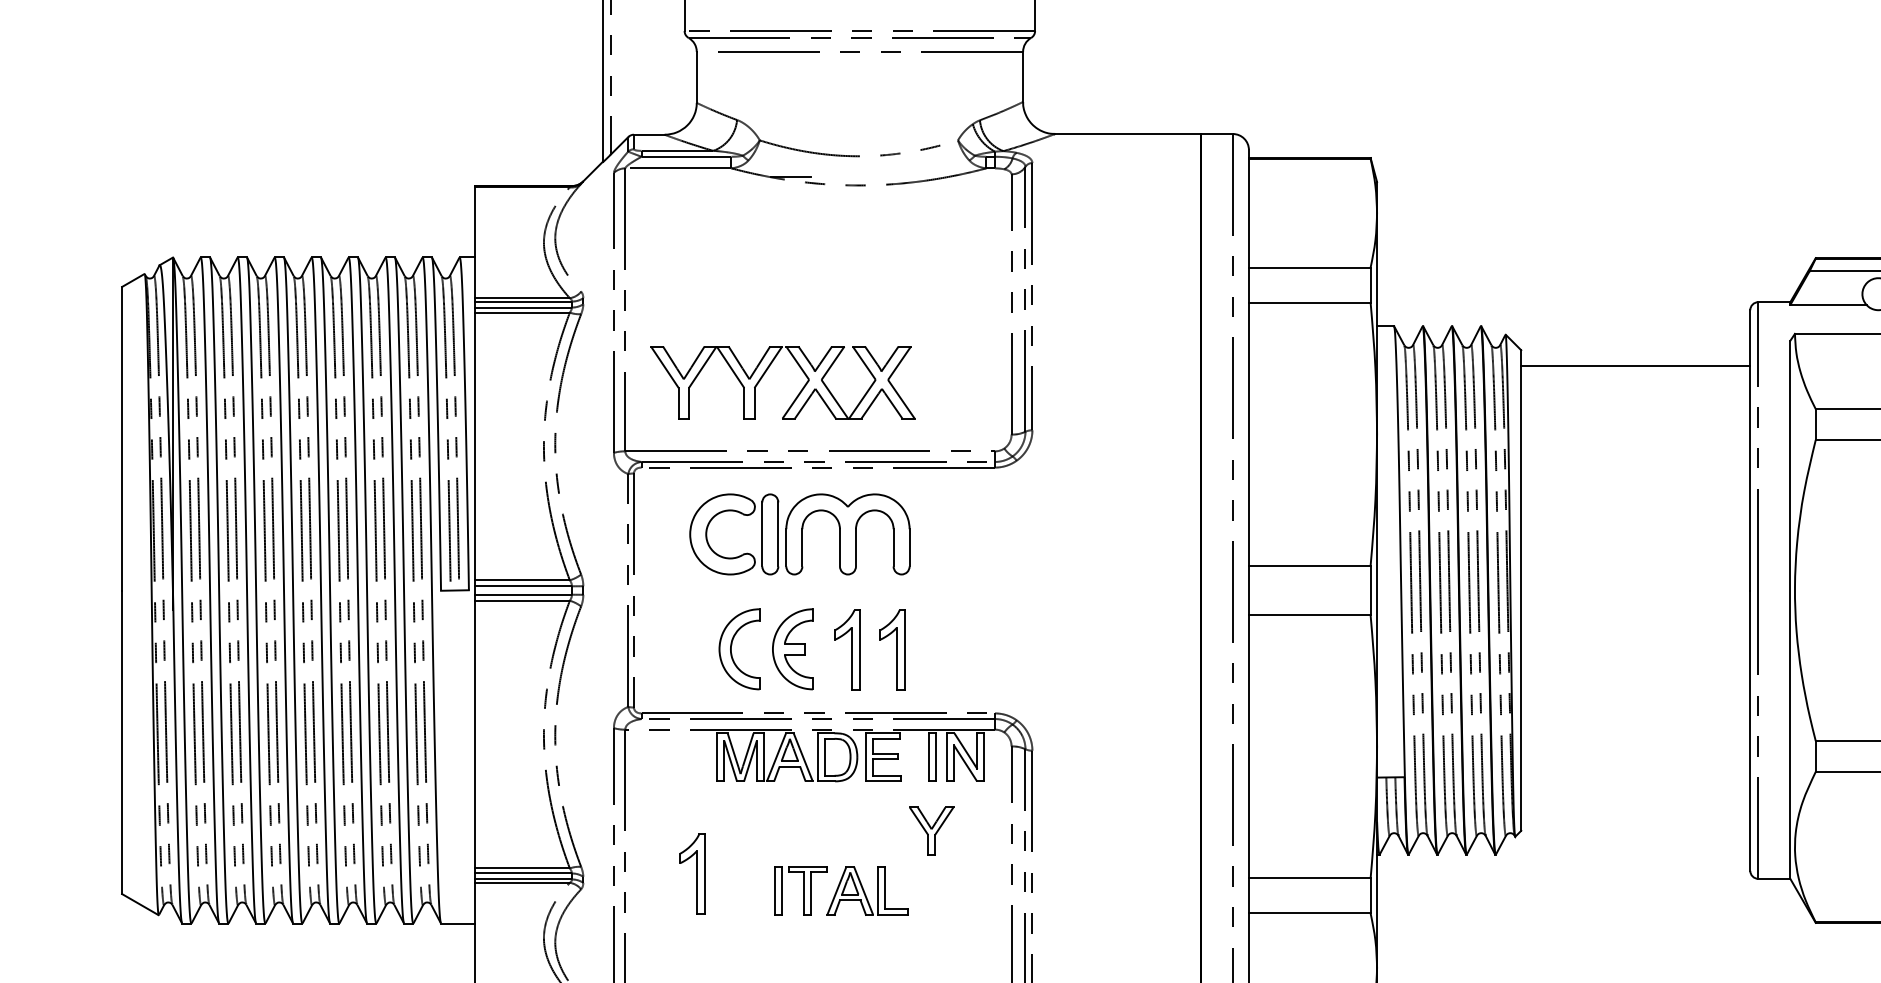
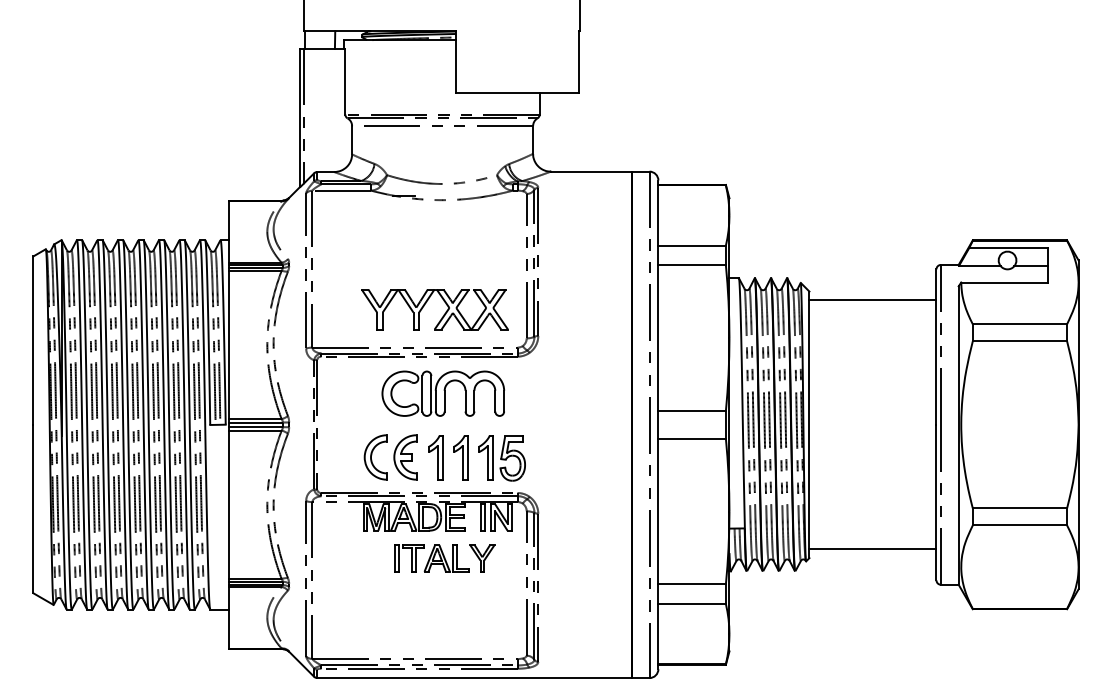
part: (767, 371) -> (426, 303), moved
part: (798, 533) -> (442, 393), moved
part: (966, 651) -> (501, 458), added
line: (1634, 815) -> (872, 549), added
part: (692, 872) -> (349, 581), removed
part: (839, 890) -> (431, 558), moved

